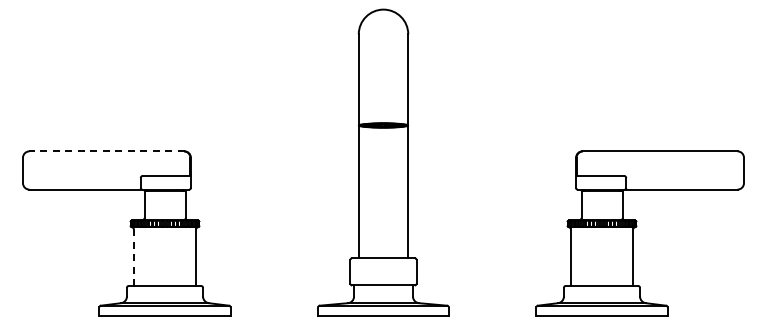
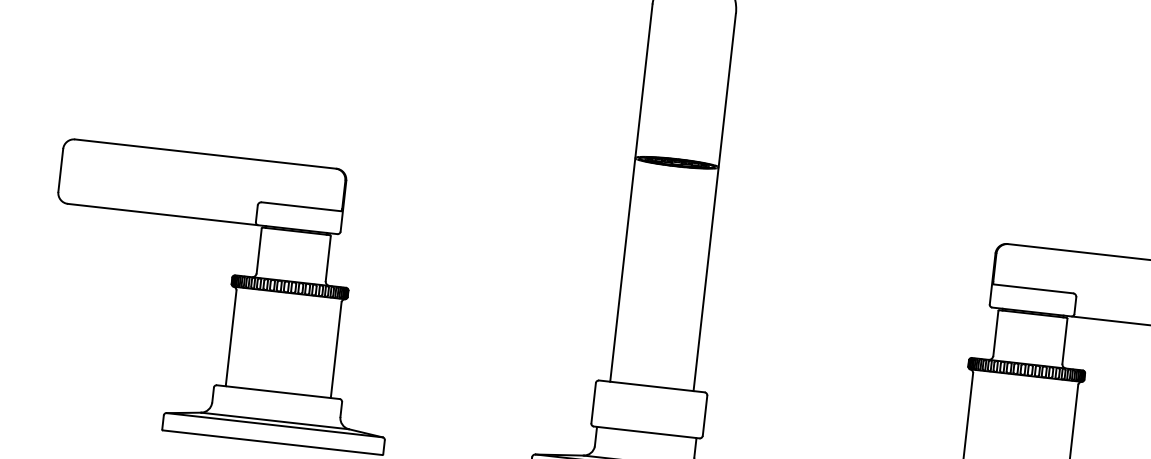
line: (106, 151) -> (205, 154), dashed -> solid
line: (133, 257) -> (230, 338), dashed -> solid

